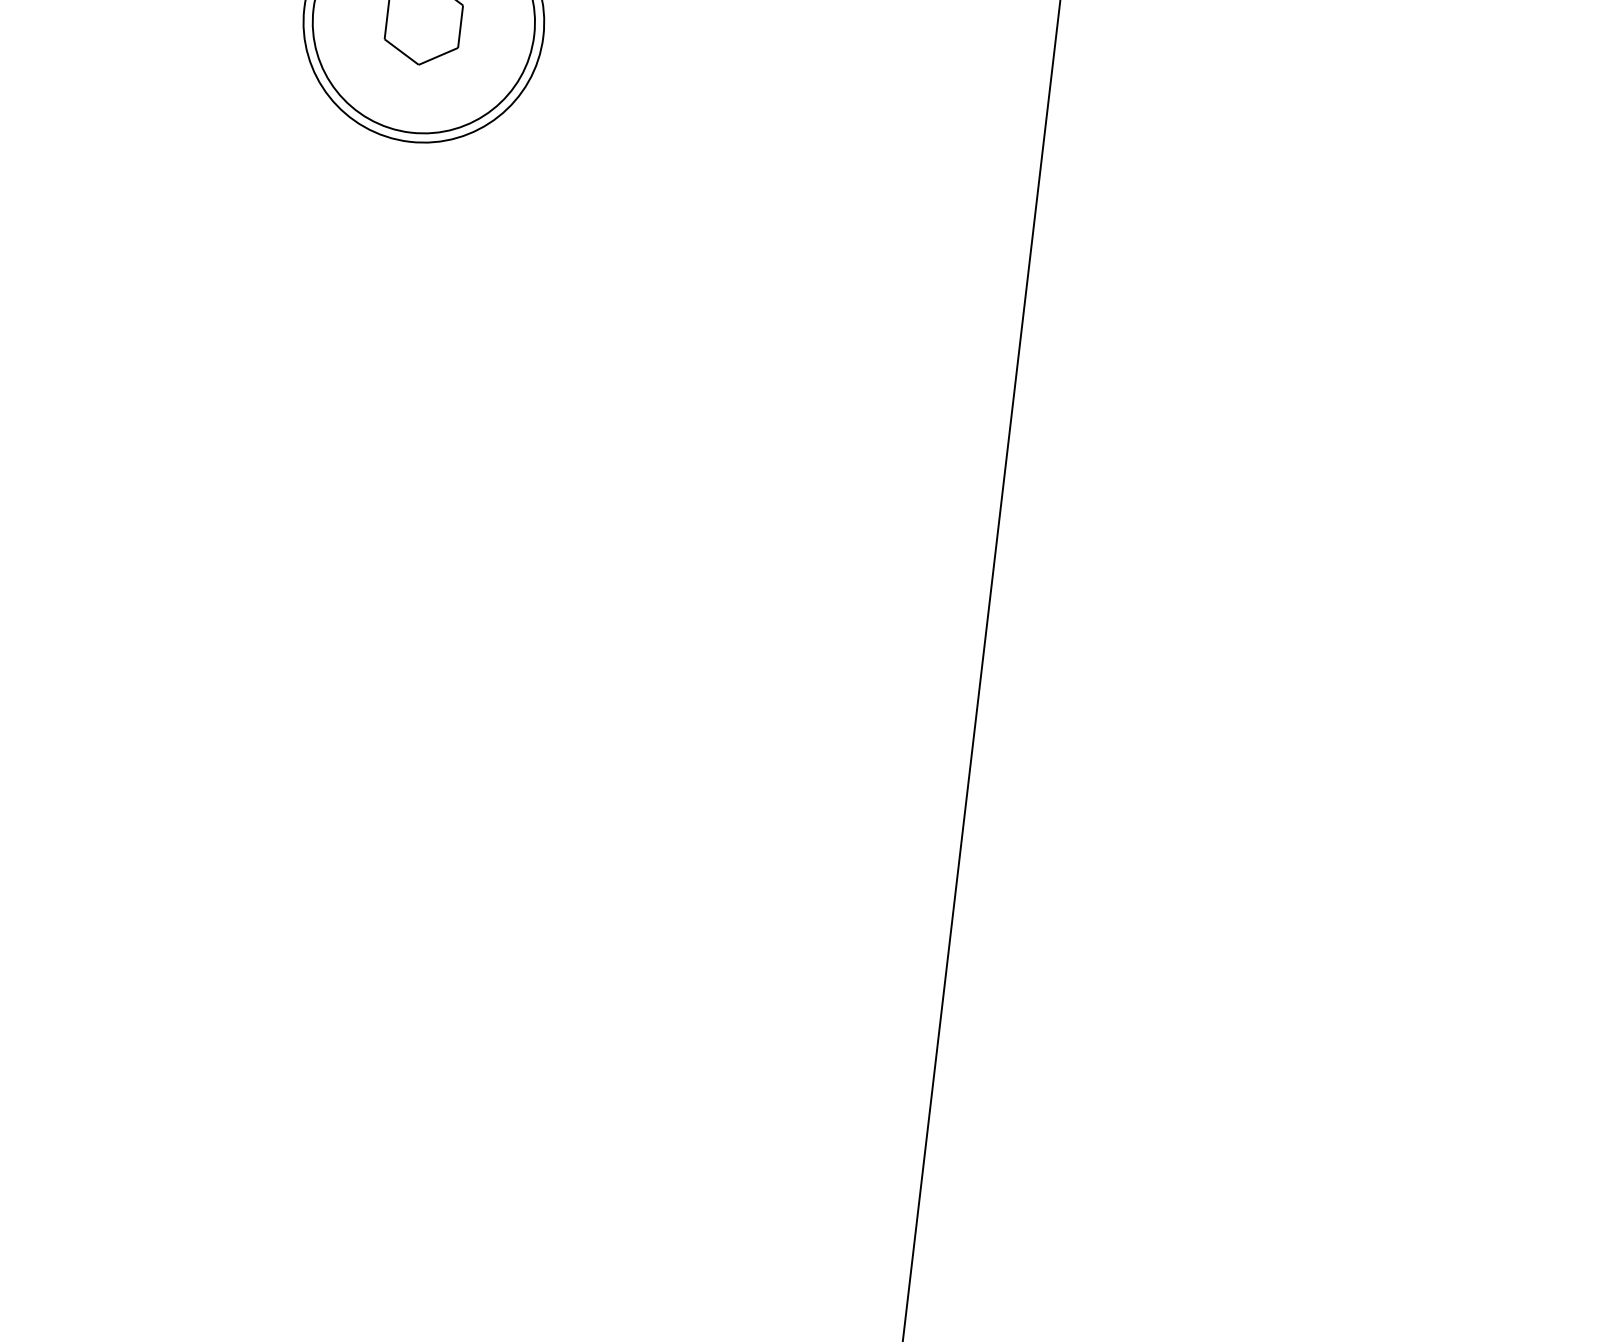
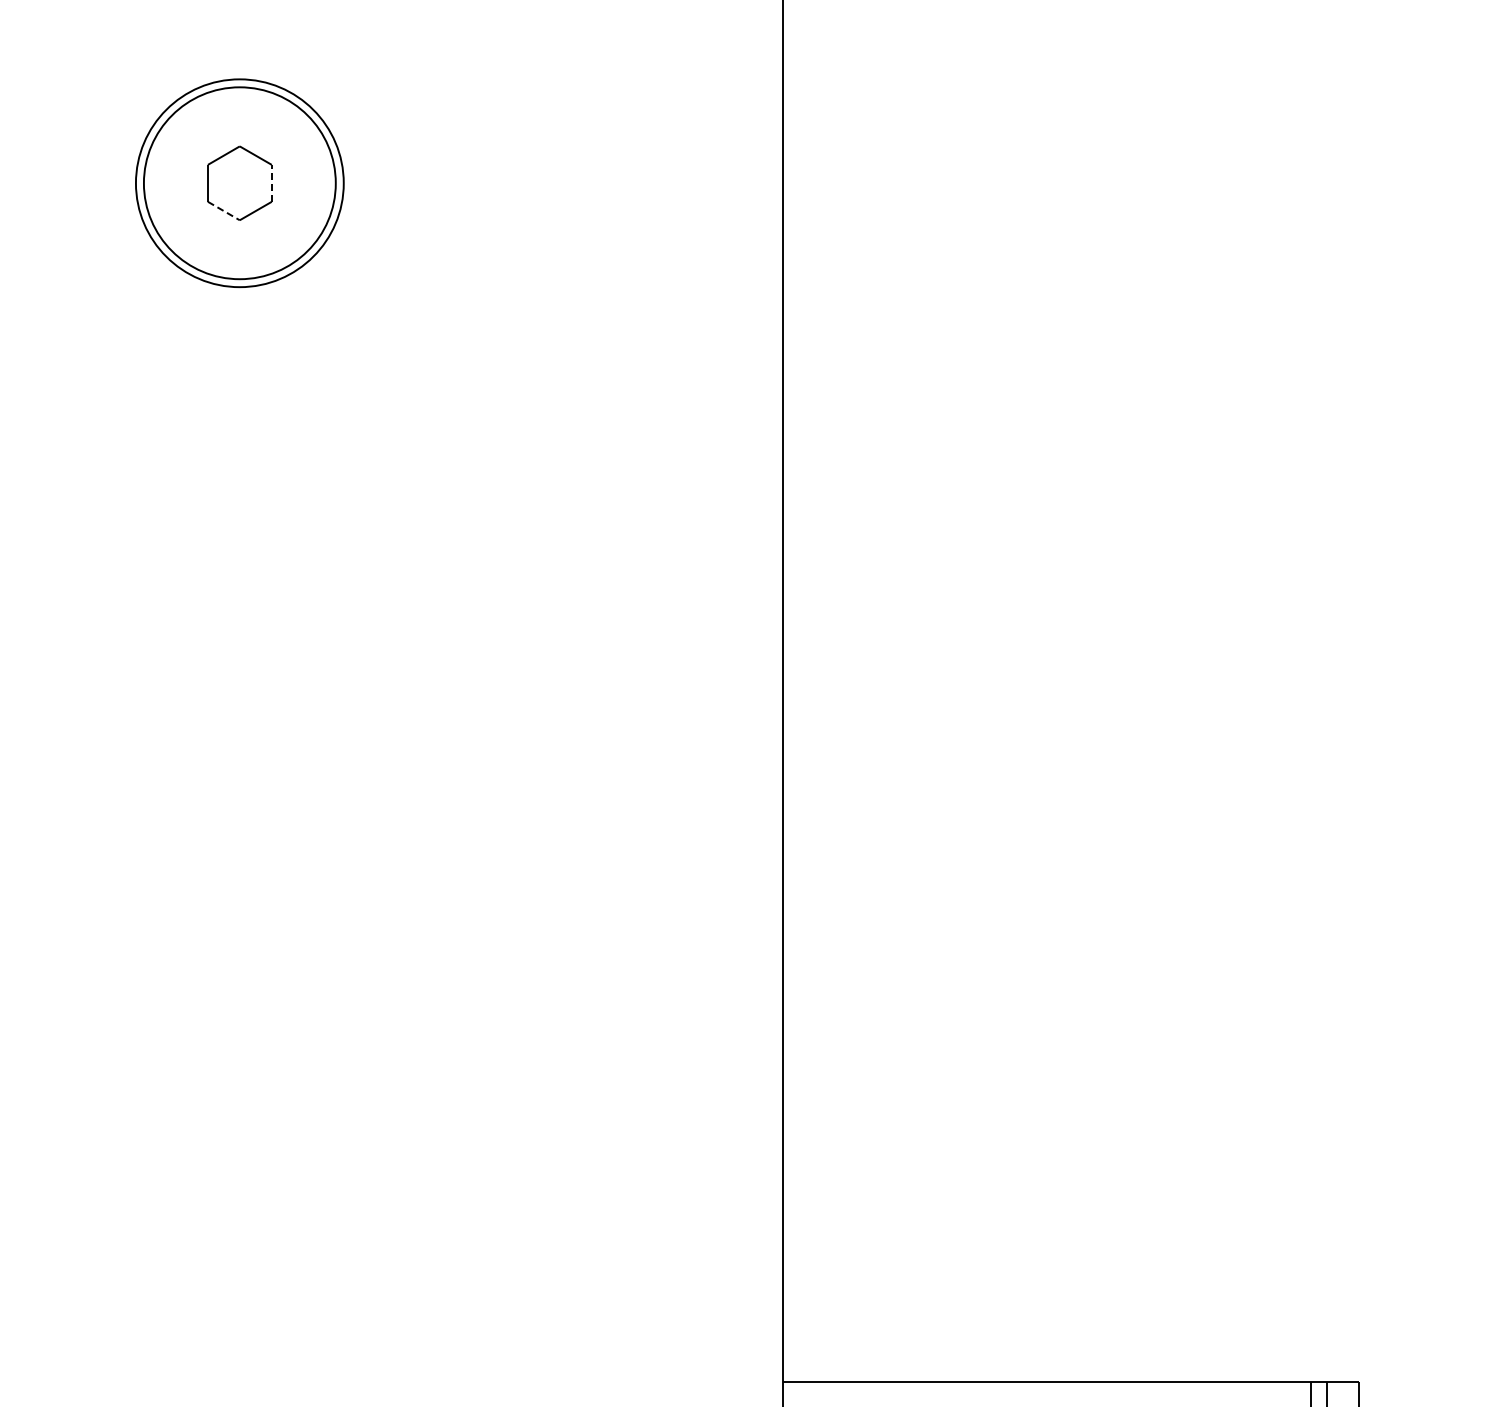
line: (460, 25) -> (271, 182), solid -> dashed
line: (402, 52) -> (224, 211), solid -> dashed

